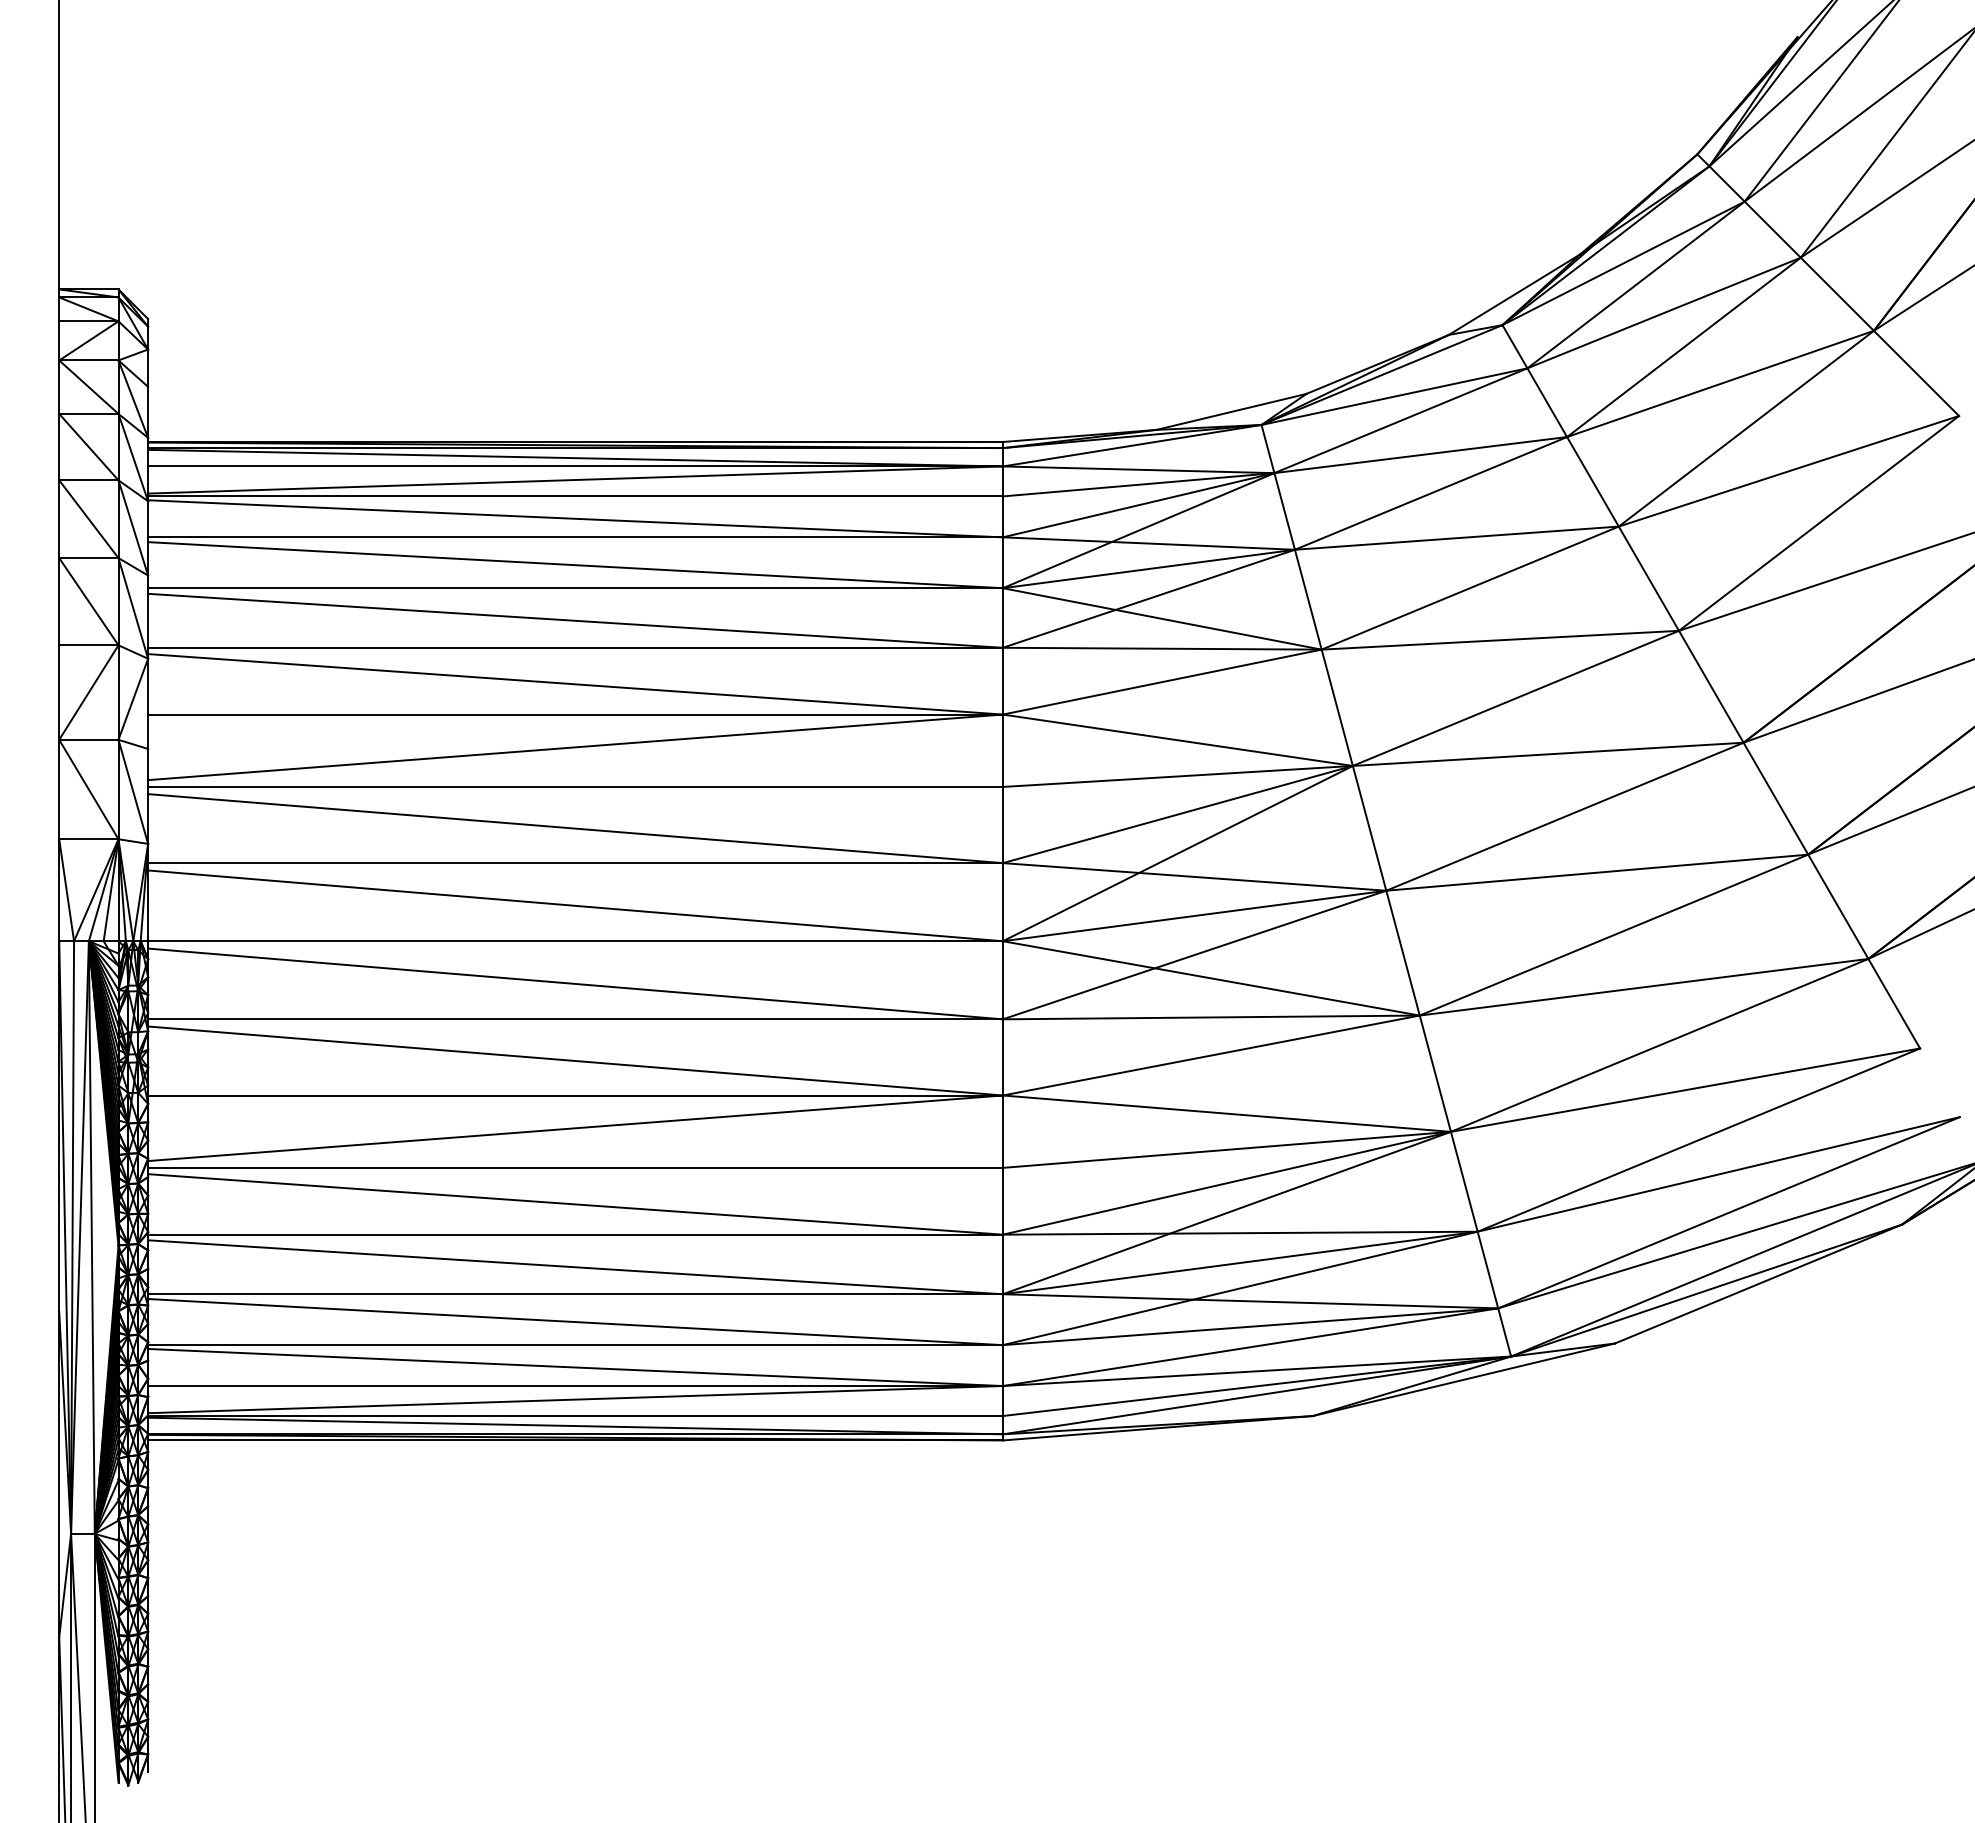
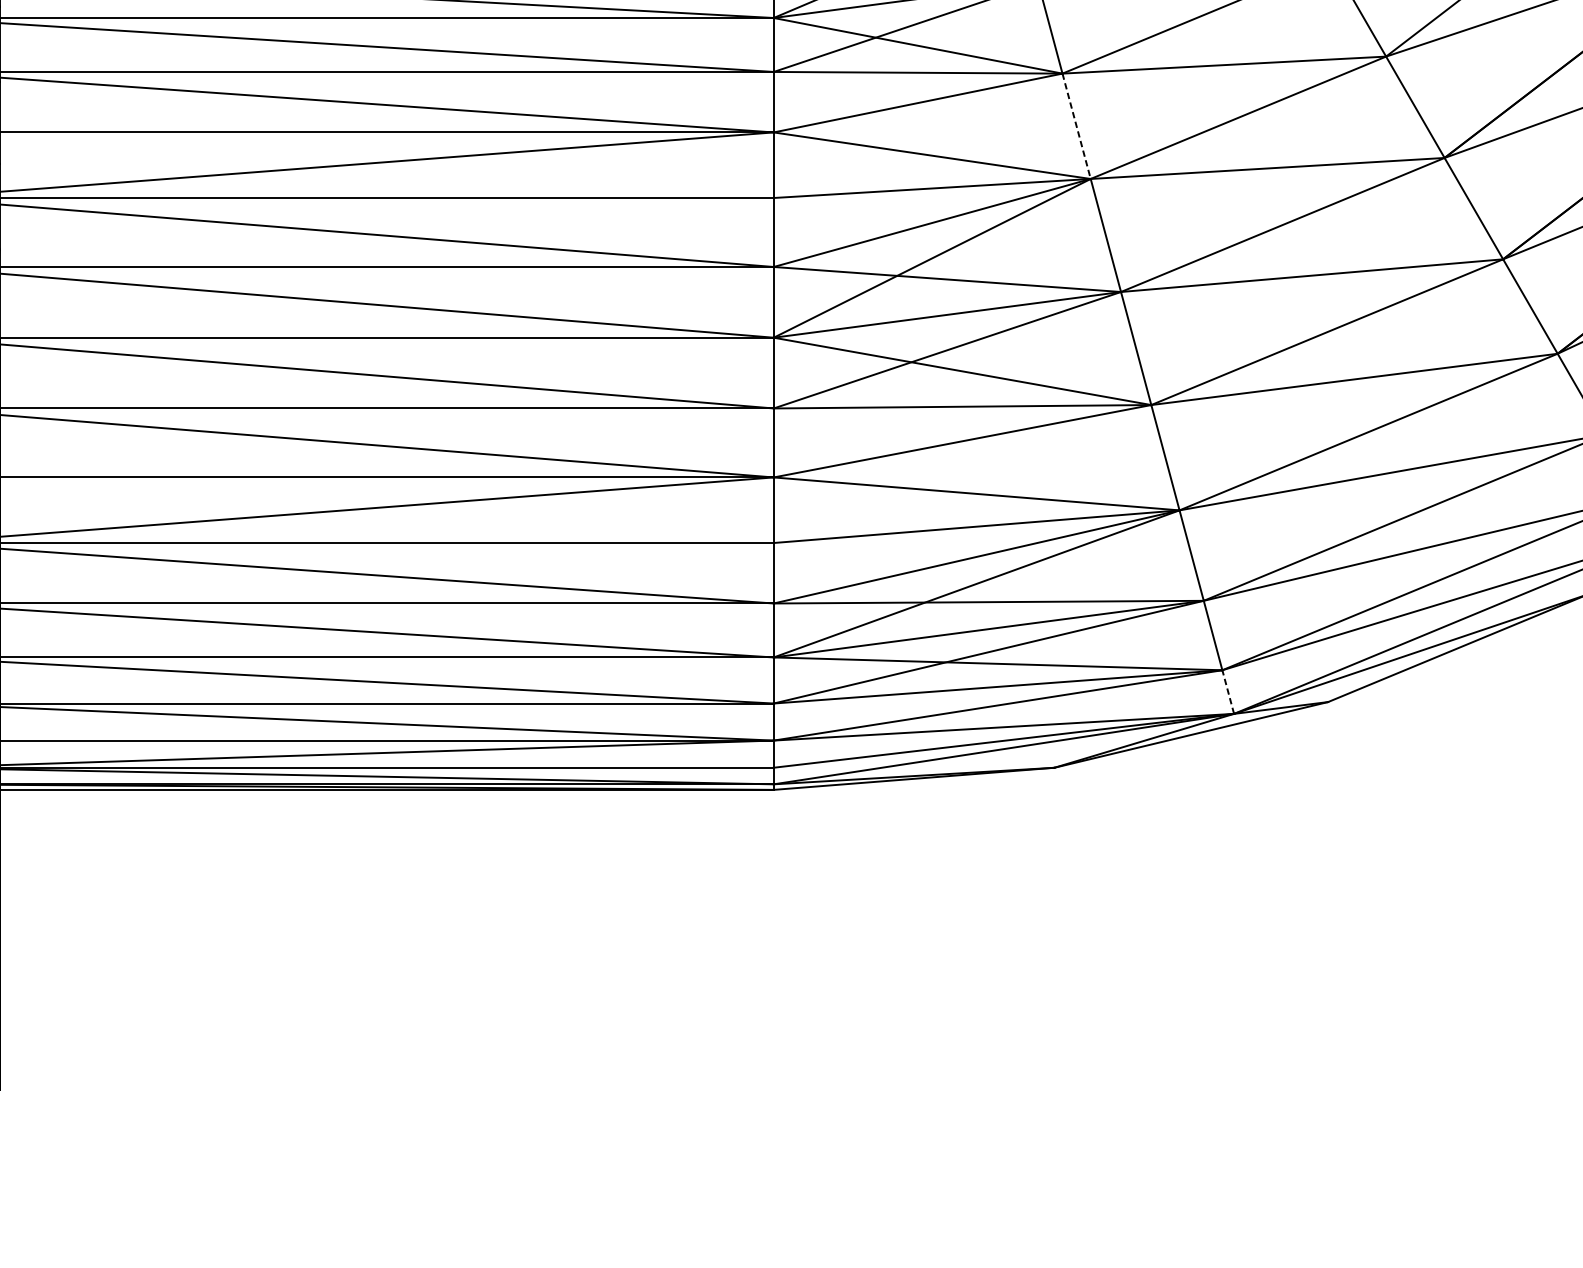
line: (1337, 708) -> (1076, 126), solid -> dashed
line: (1504, 1332) -> (1228, 692), solid -> dashed

